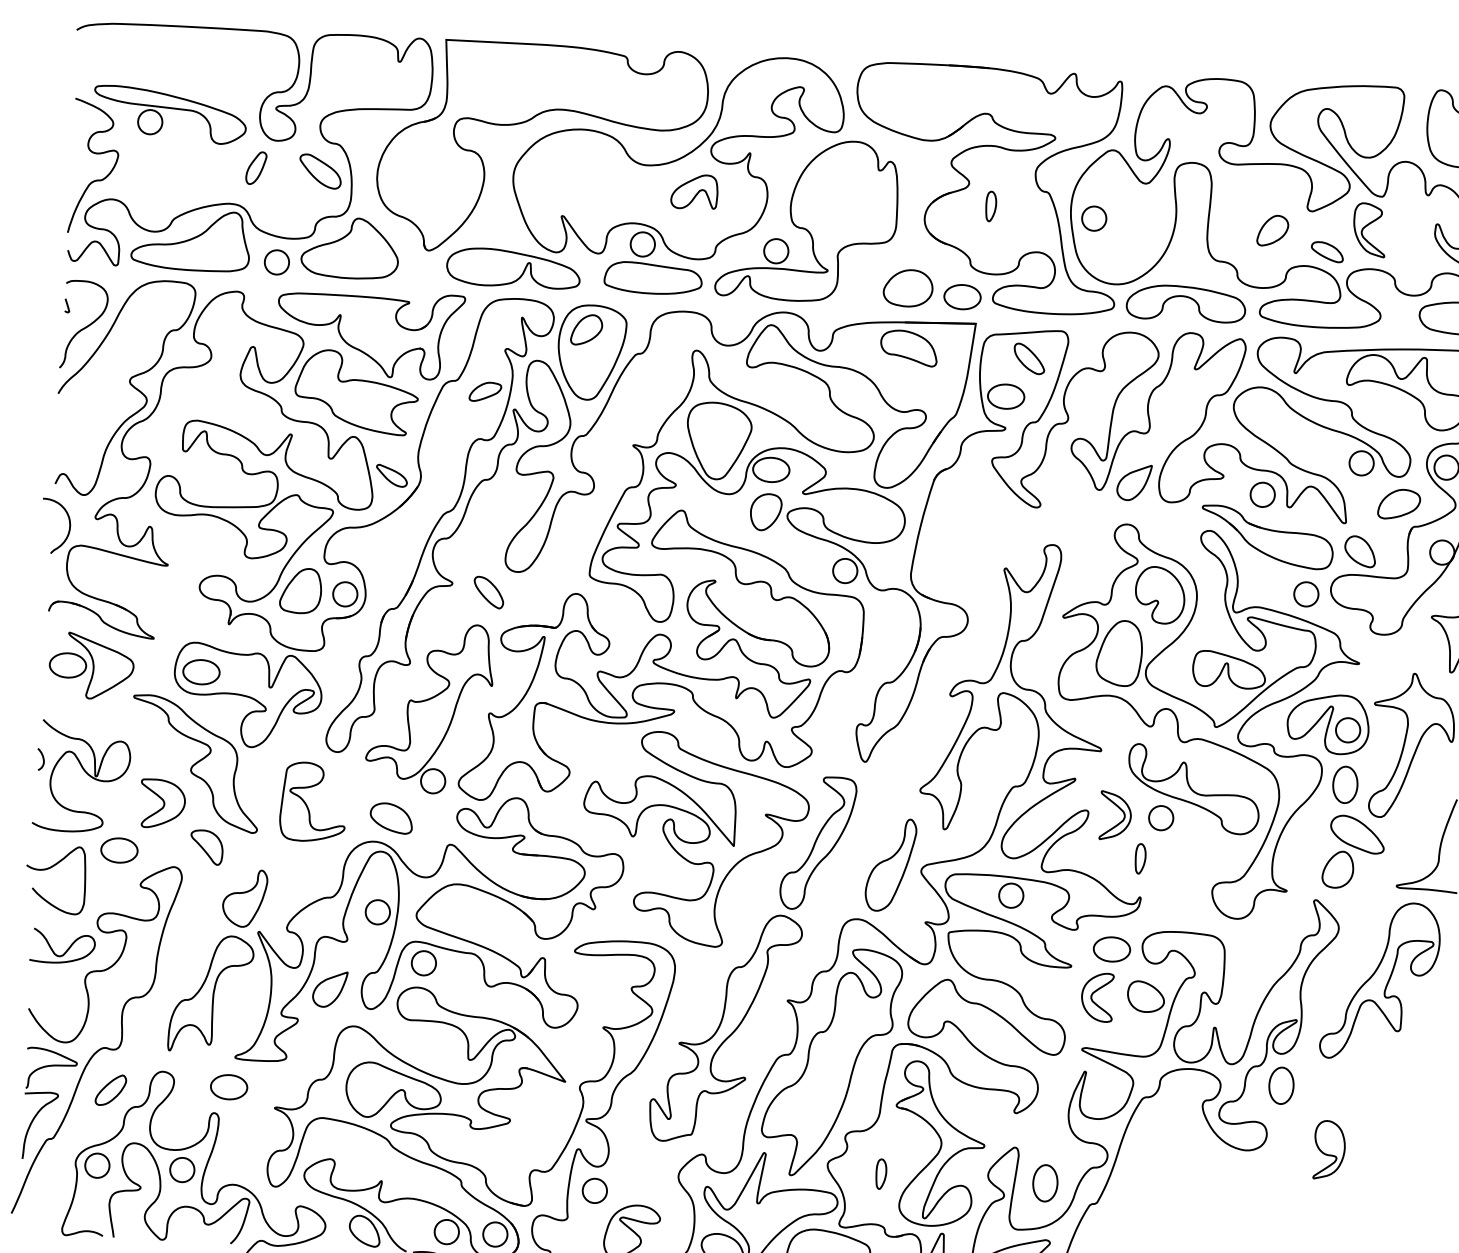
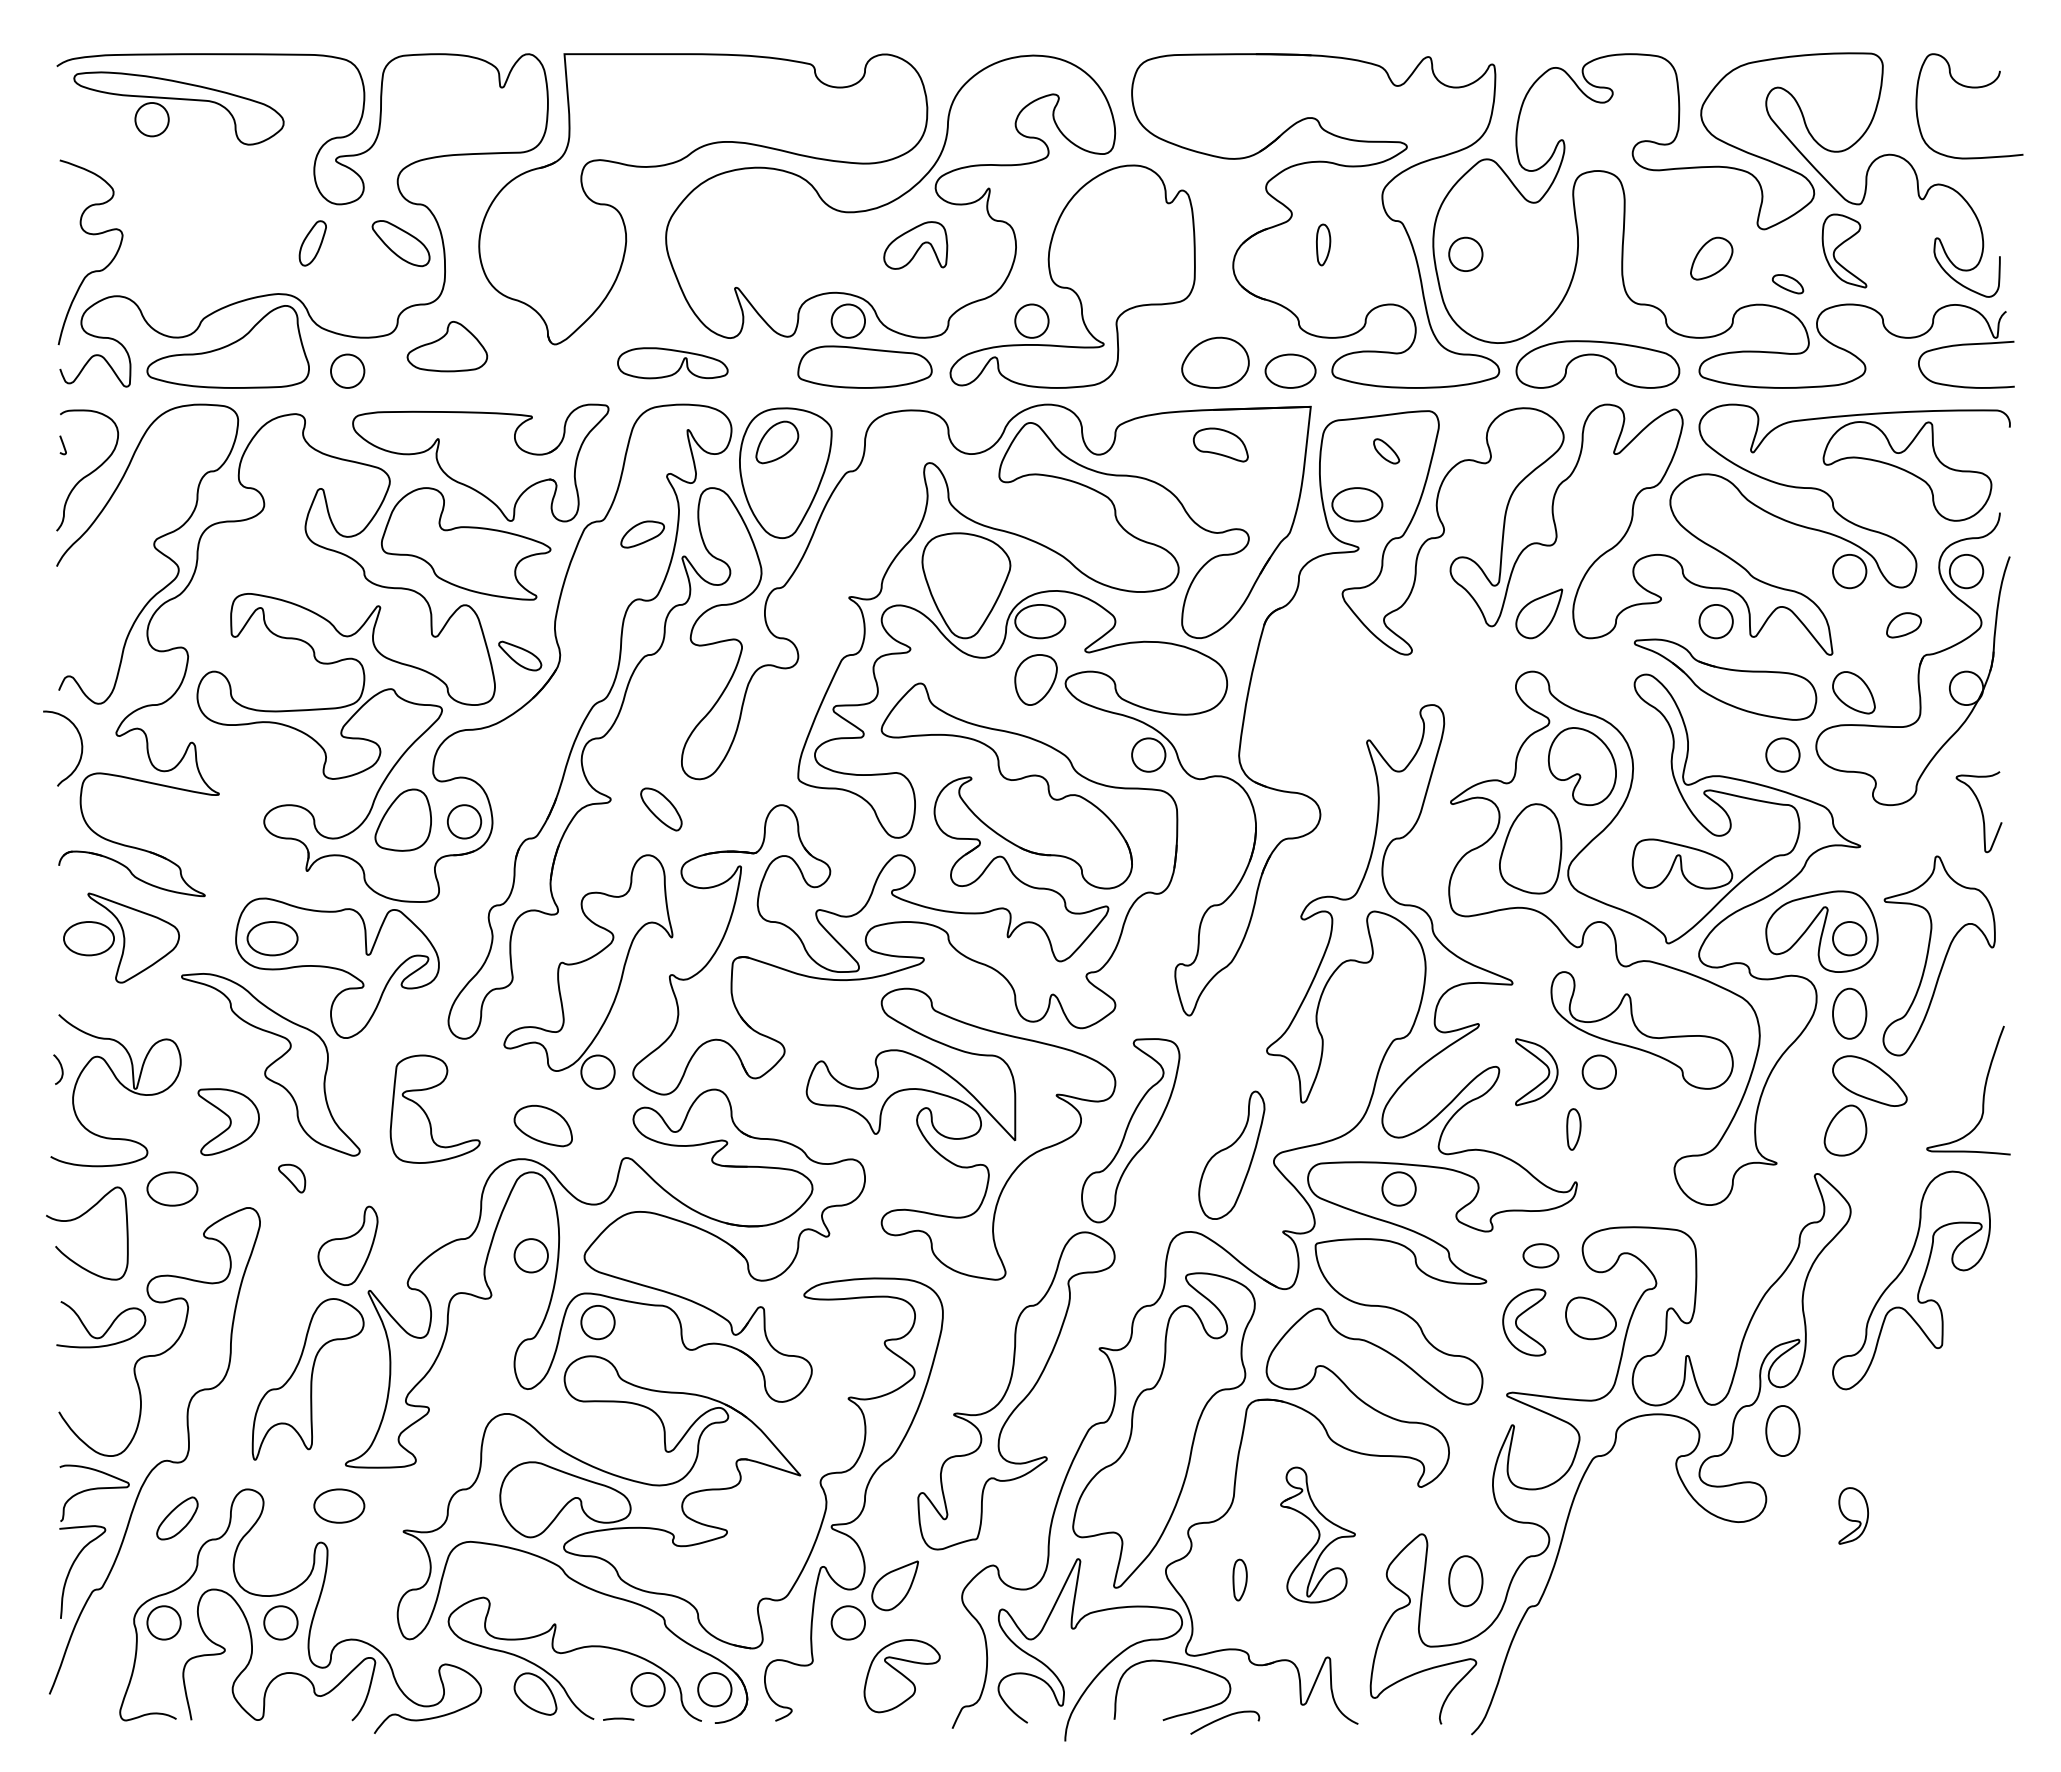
part: (173, 109) -> (182, 100), moved
part: (350, 248) -> (447, 346), size x0.6
part: (1327, 252) -> (1787, 284), size x0.7
part: (513, 268) -> (672, 363), size x0.6
part: (908, 347) -> (1220, 444), size x0.7
part: (1029, 359) -> (1386, 451), size x0.6
part: (1398, 504) -> (1903, 625), size x0.6
part: (206, 847) -> (291, 1178), size x0.6
part: (1111, 949) -> (1540, 1255), size x0.7
part: (329, 989) -> (894, 1585), moved
part: (939, 1143) -> (1317, 1534), size x0.6
part: (1329, 1149) -> (1853, 1515), size x0.7

